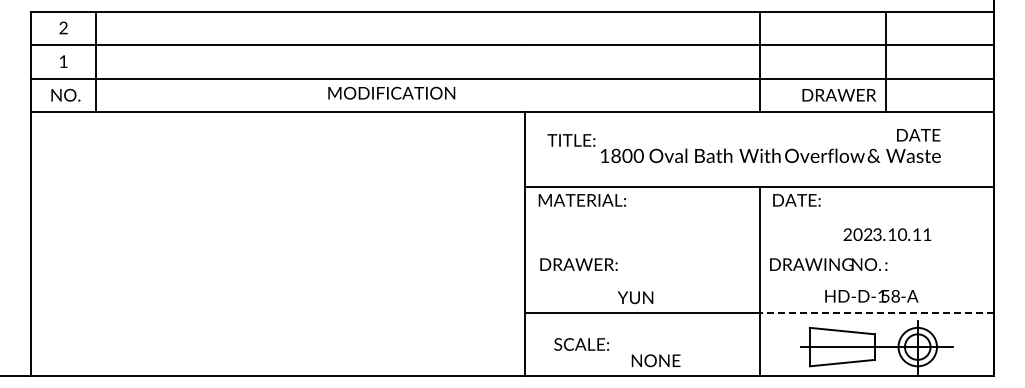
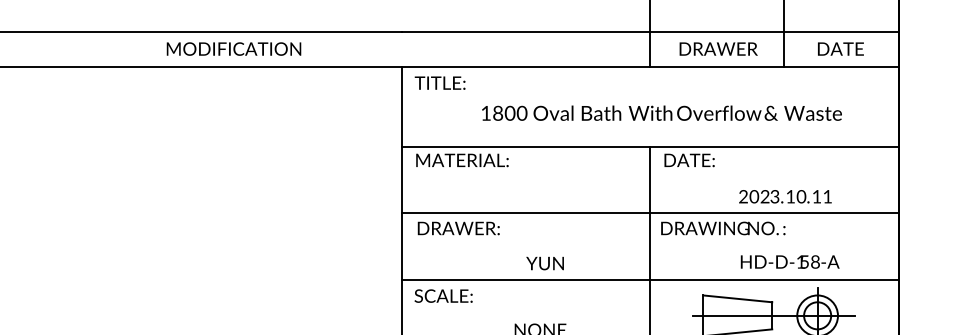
text: (391, 92) -> (233, 48), moved
text: (839, 95) -> (718, 49), moved
text: (918, 135) -> (840, 49), moved
text: (571, 140) -> (440, 83), moved
line: (759, 250) -> (649, 213), added
text: (871, 296) -> (789, 262), moved
text: (635, 297) -> (545, 263), moved
line: (876, 313) -> (773, 280), dashed -> solid
text: (581, 344) -> (443, 296), moved

